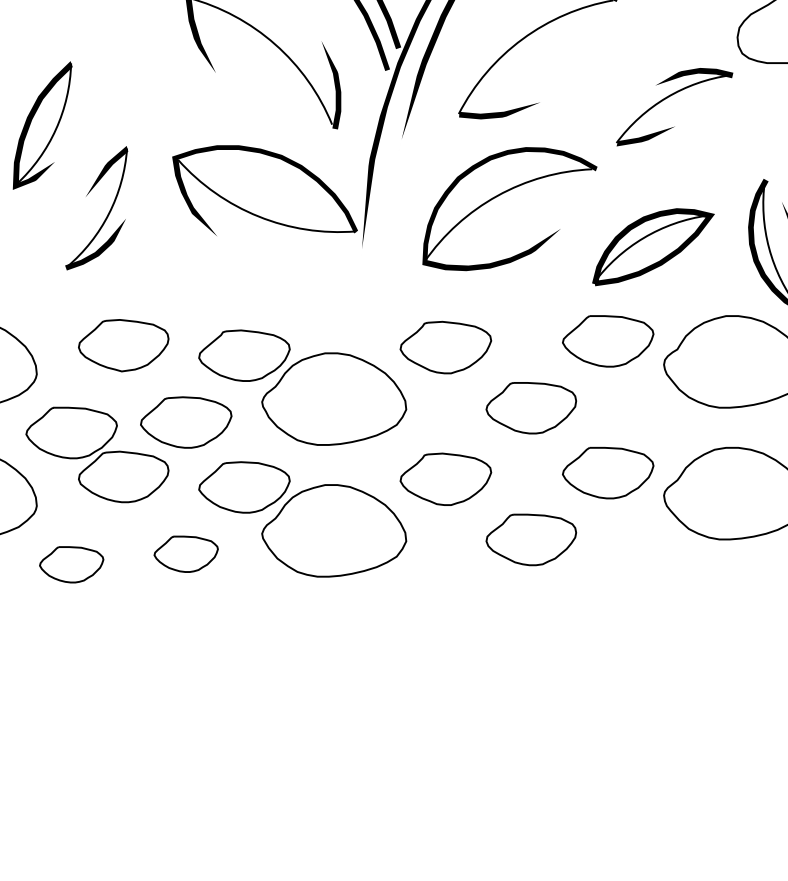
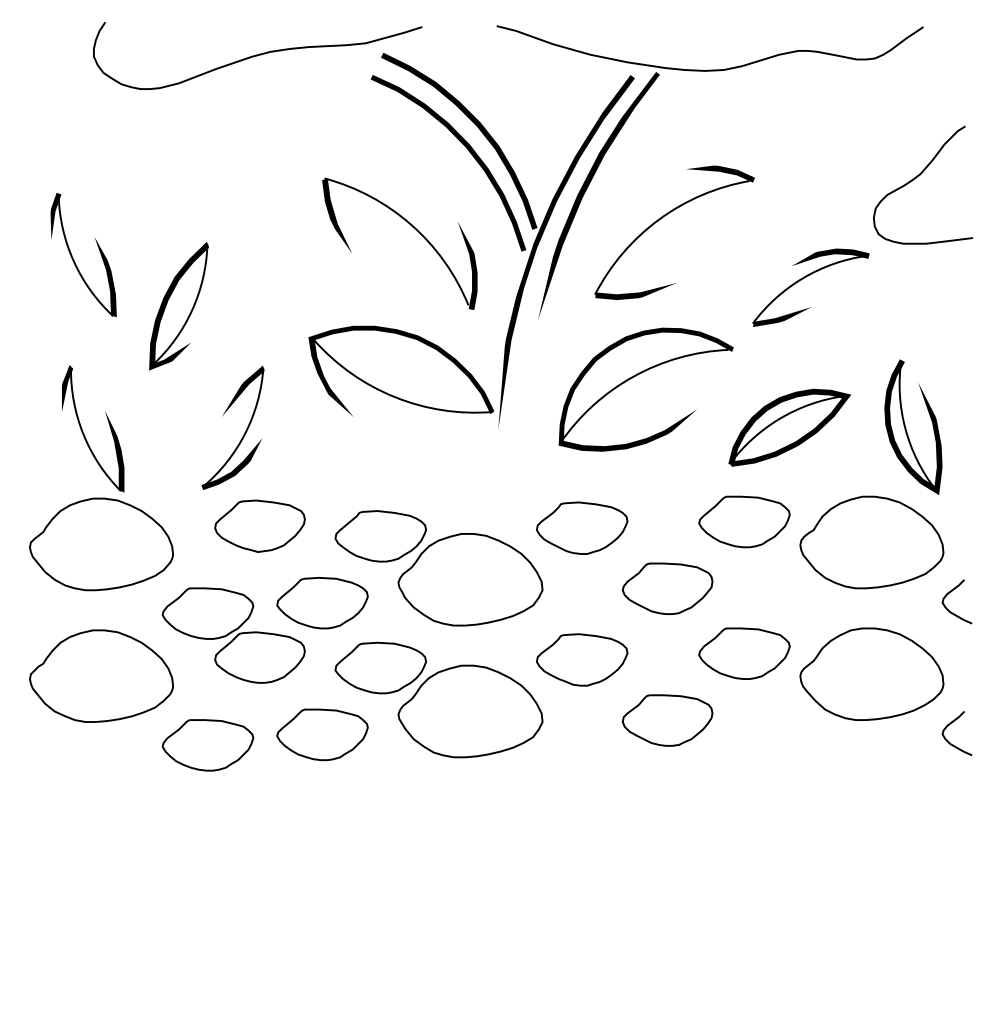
part: (108, 212) -> (244, 432), moved
part: (186, 553) -> (322, 734), size x1.43
part: (71, 564) -> (207, 745), size x1.43

